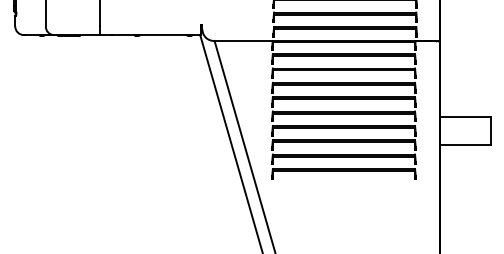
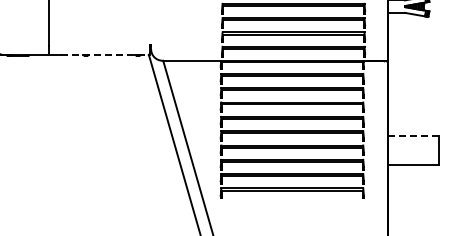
line: (156, 35) -> (105, 55), solid -> dashed
line: (464, 116) -> (412, 136), solid -> dashed

